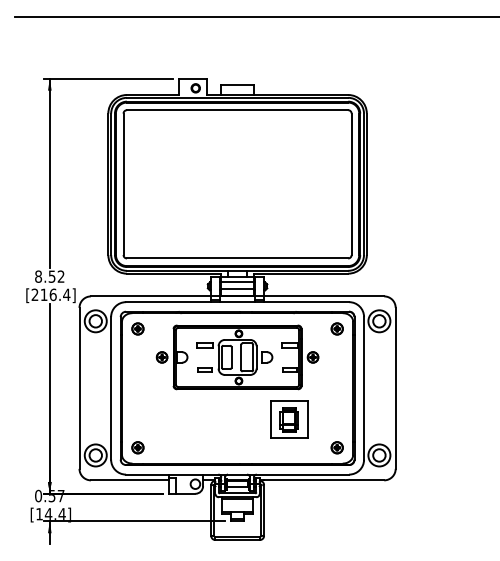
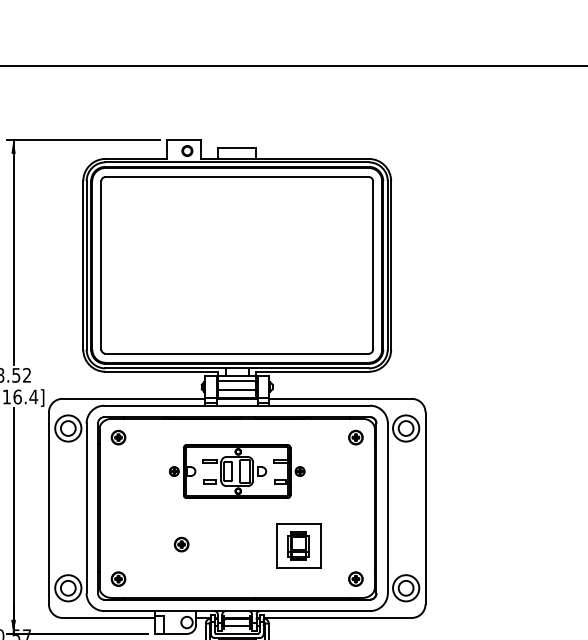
part: (237, 357) -> (237, 471), size x0.7
part: (190, 418) -> (181, 544), added

